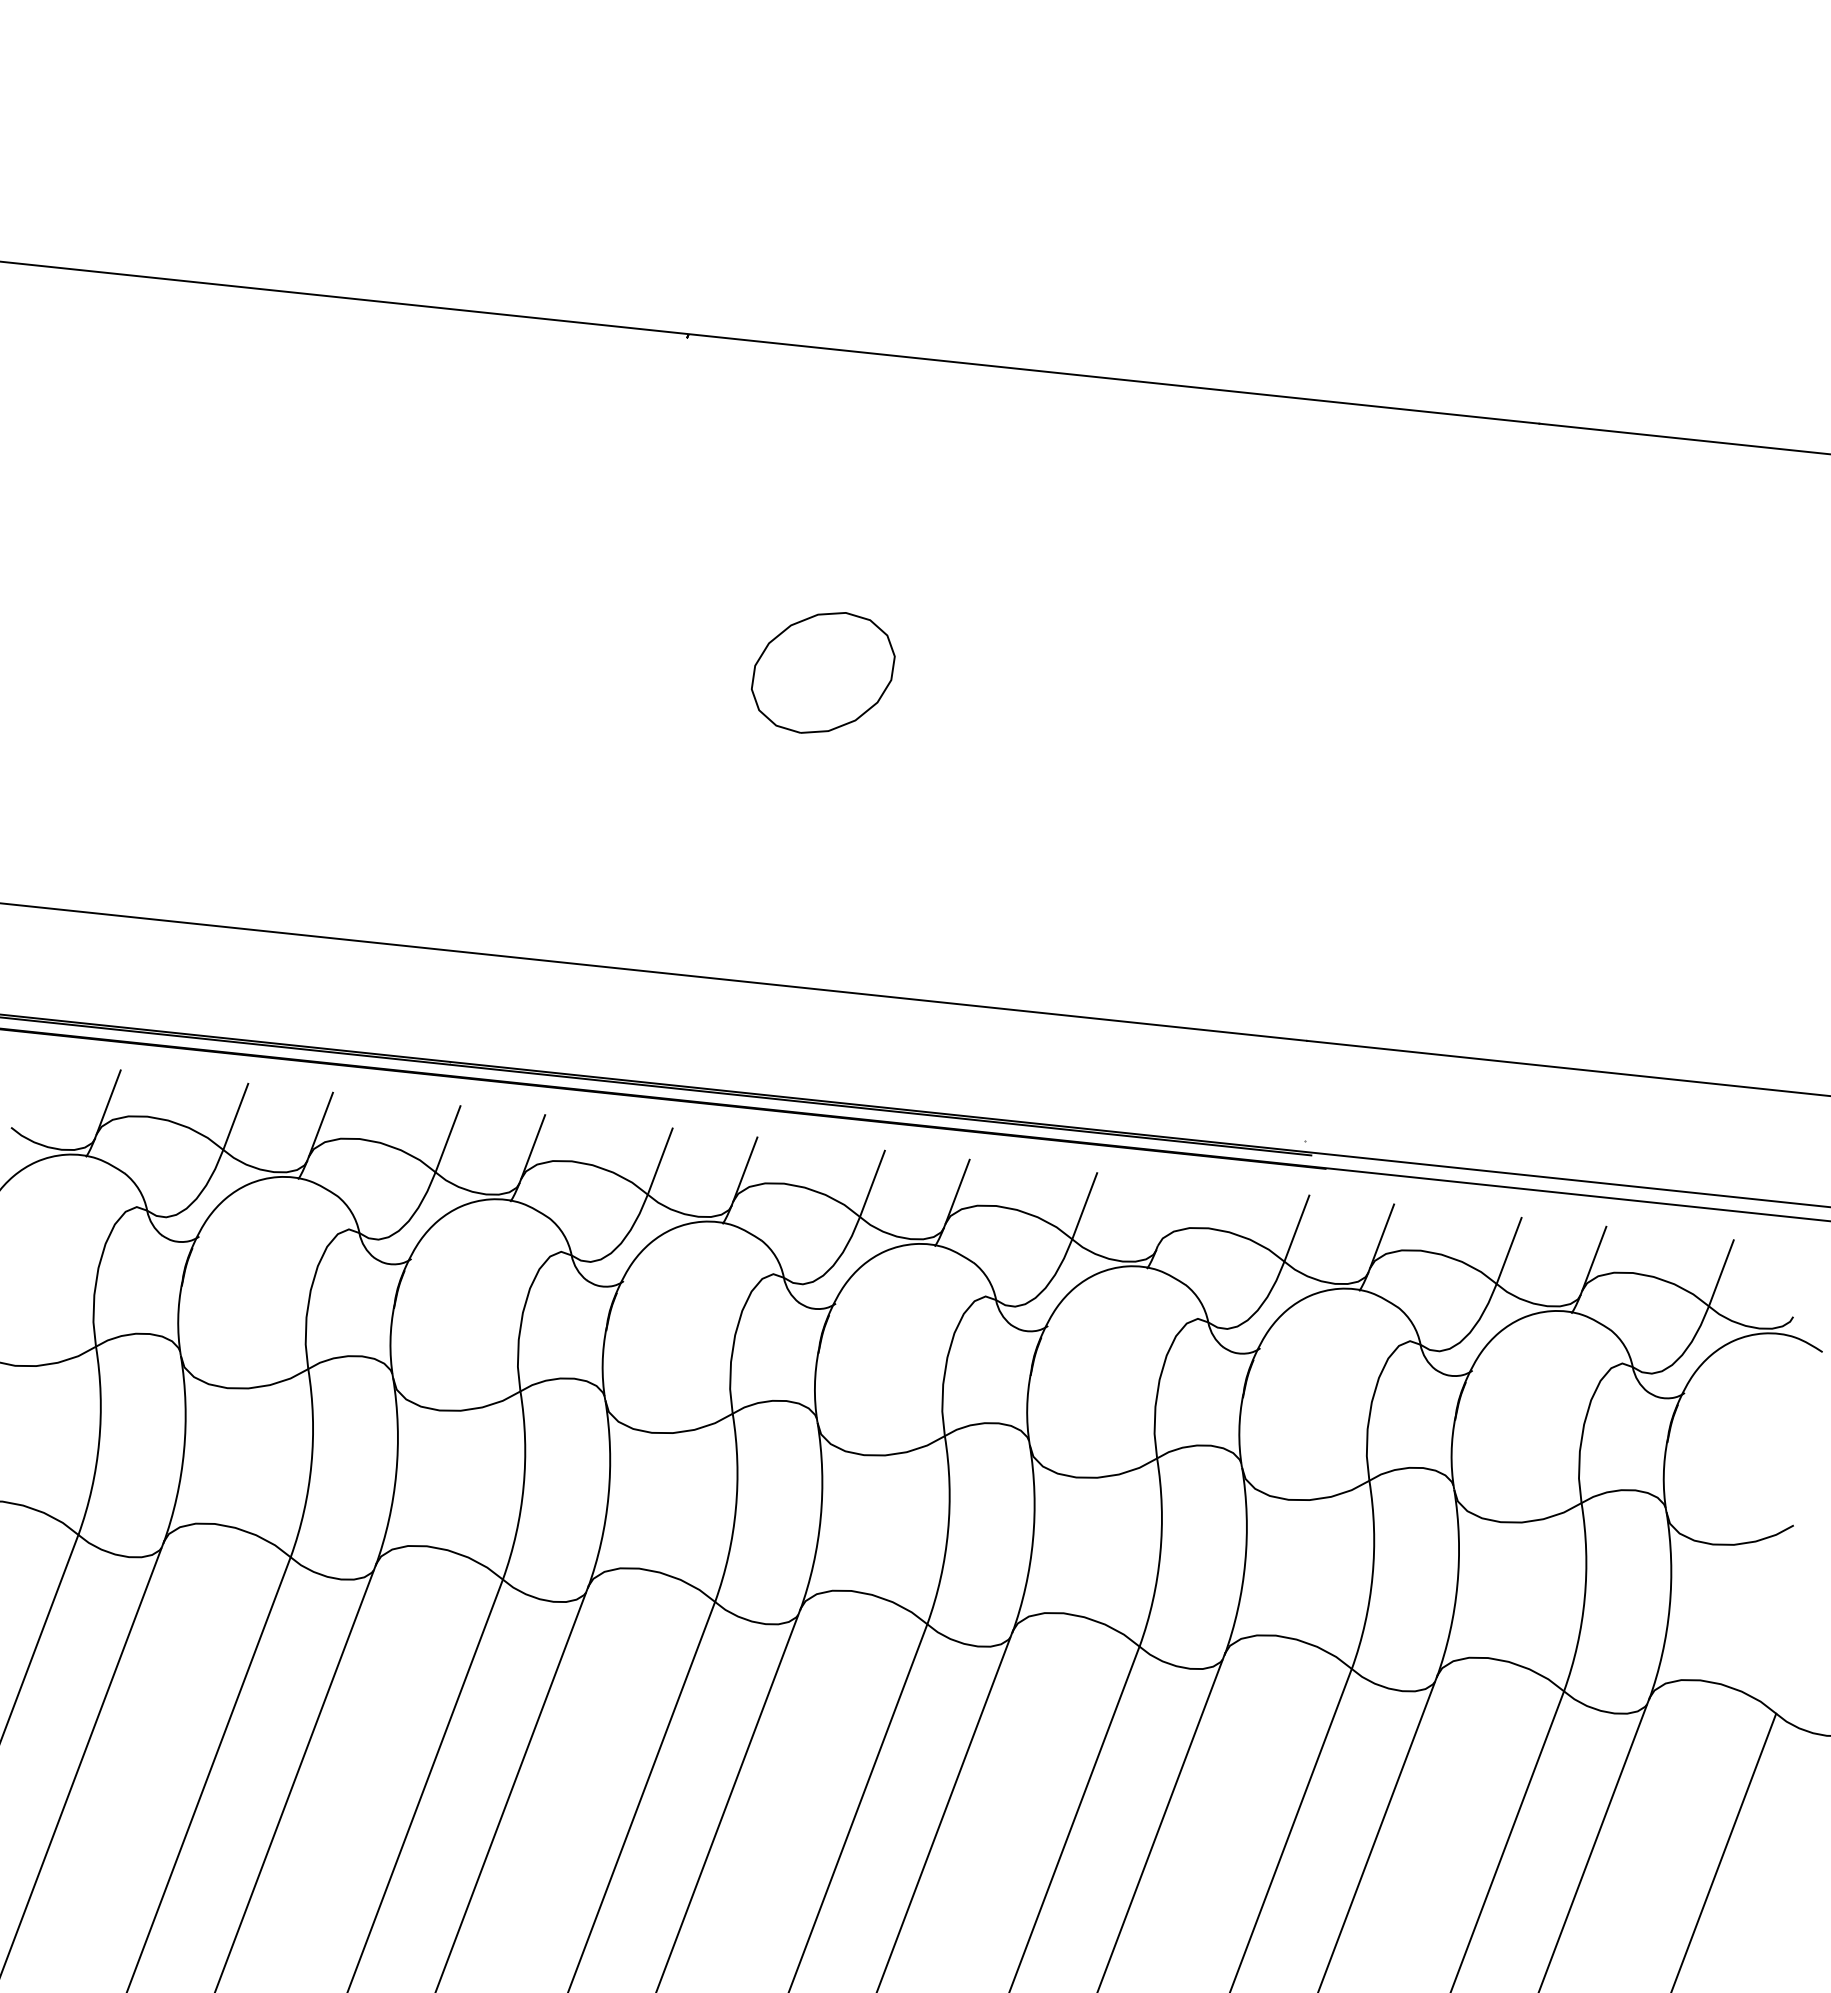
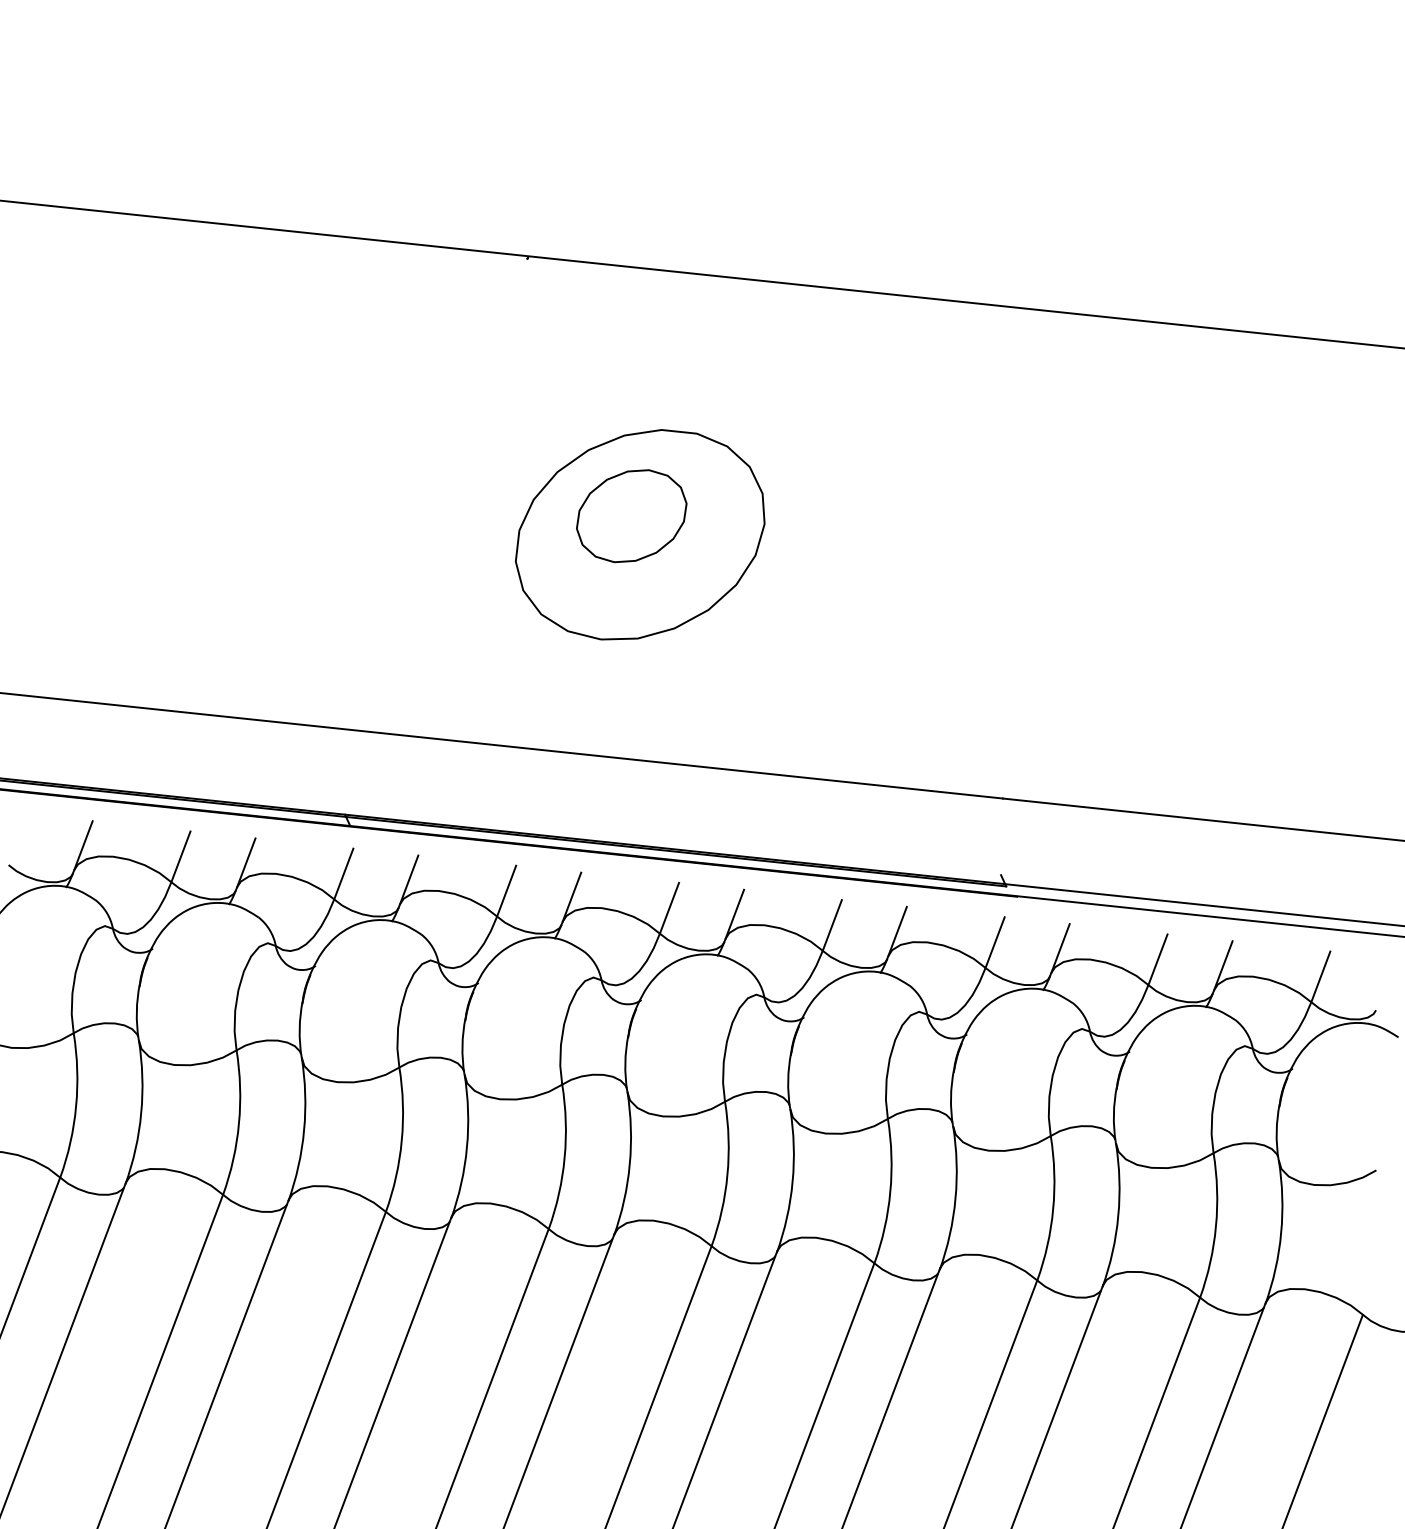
part: (834, 696) -> (640, 534), added
line: (1169, 1213) -> (897, 931), added

